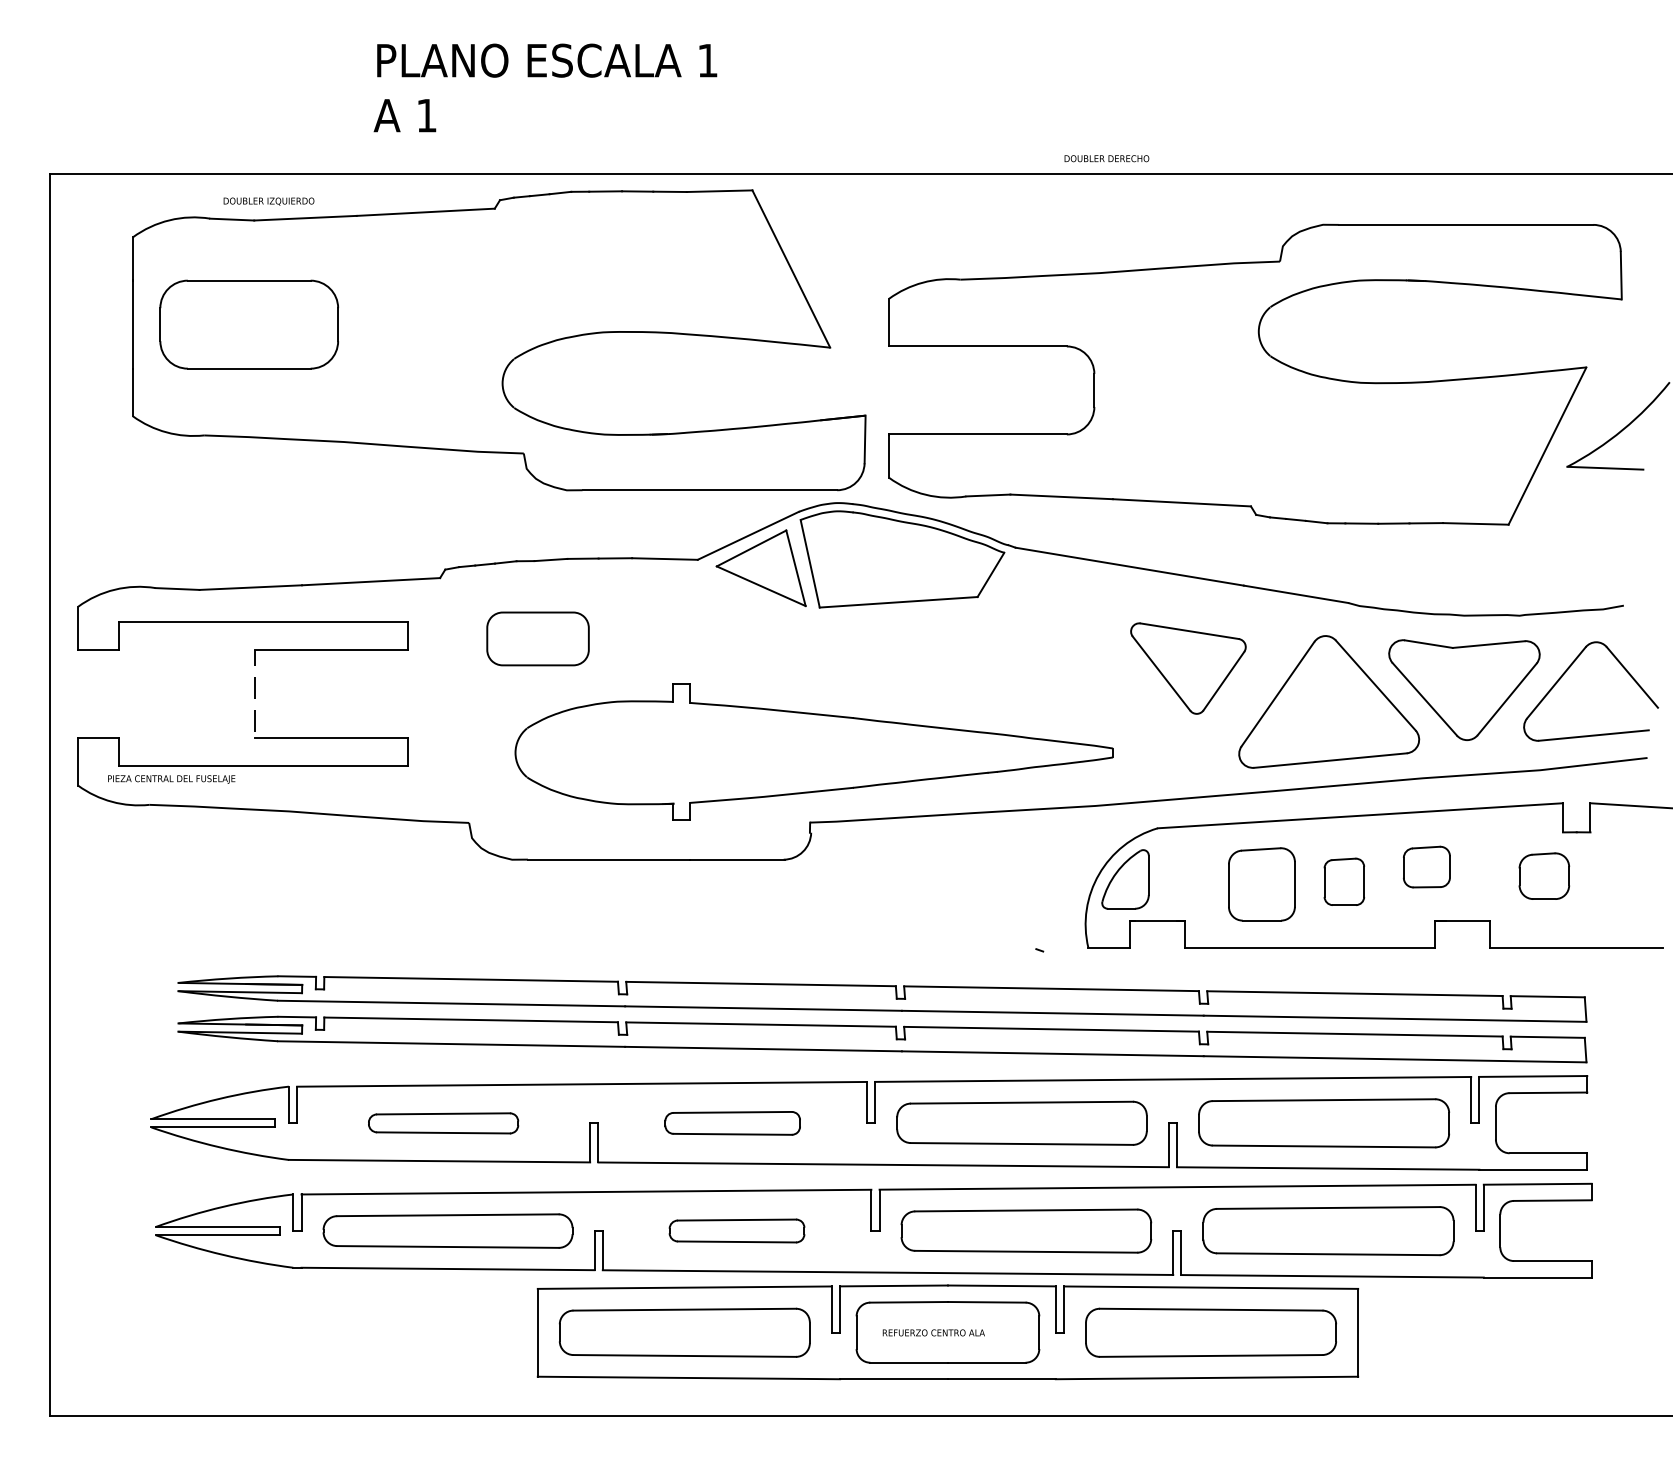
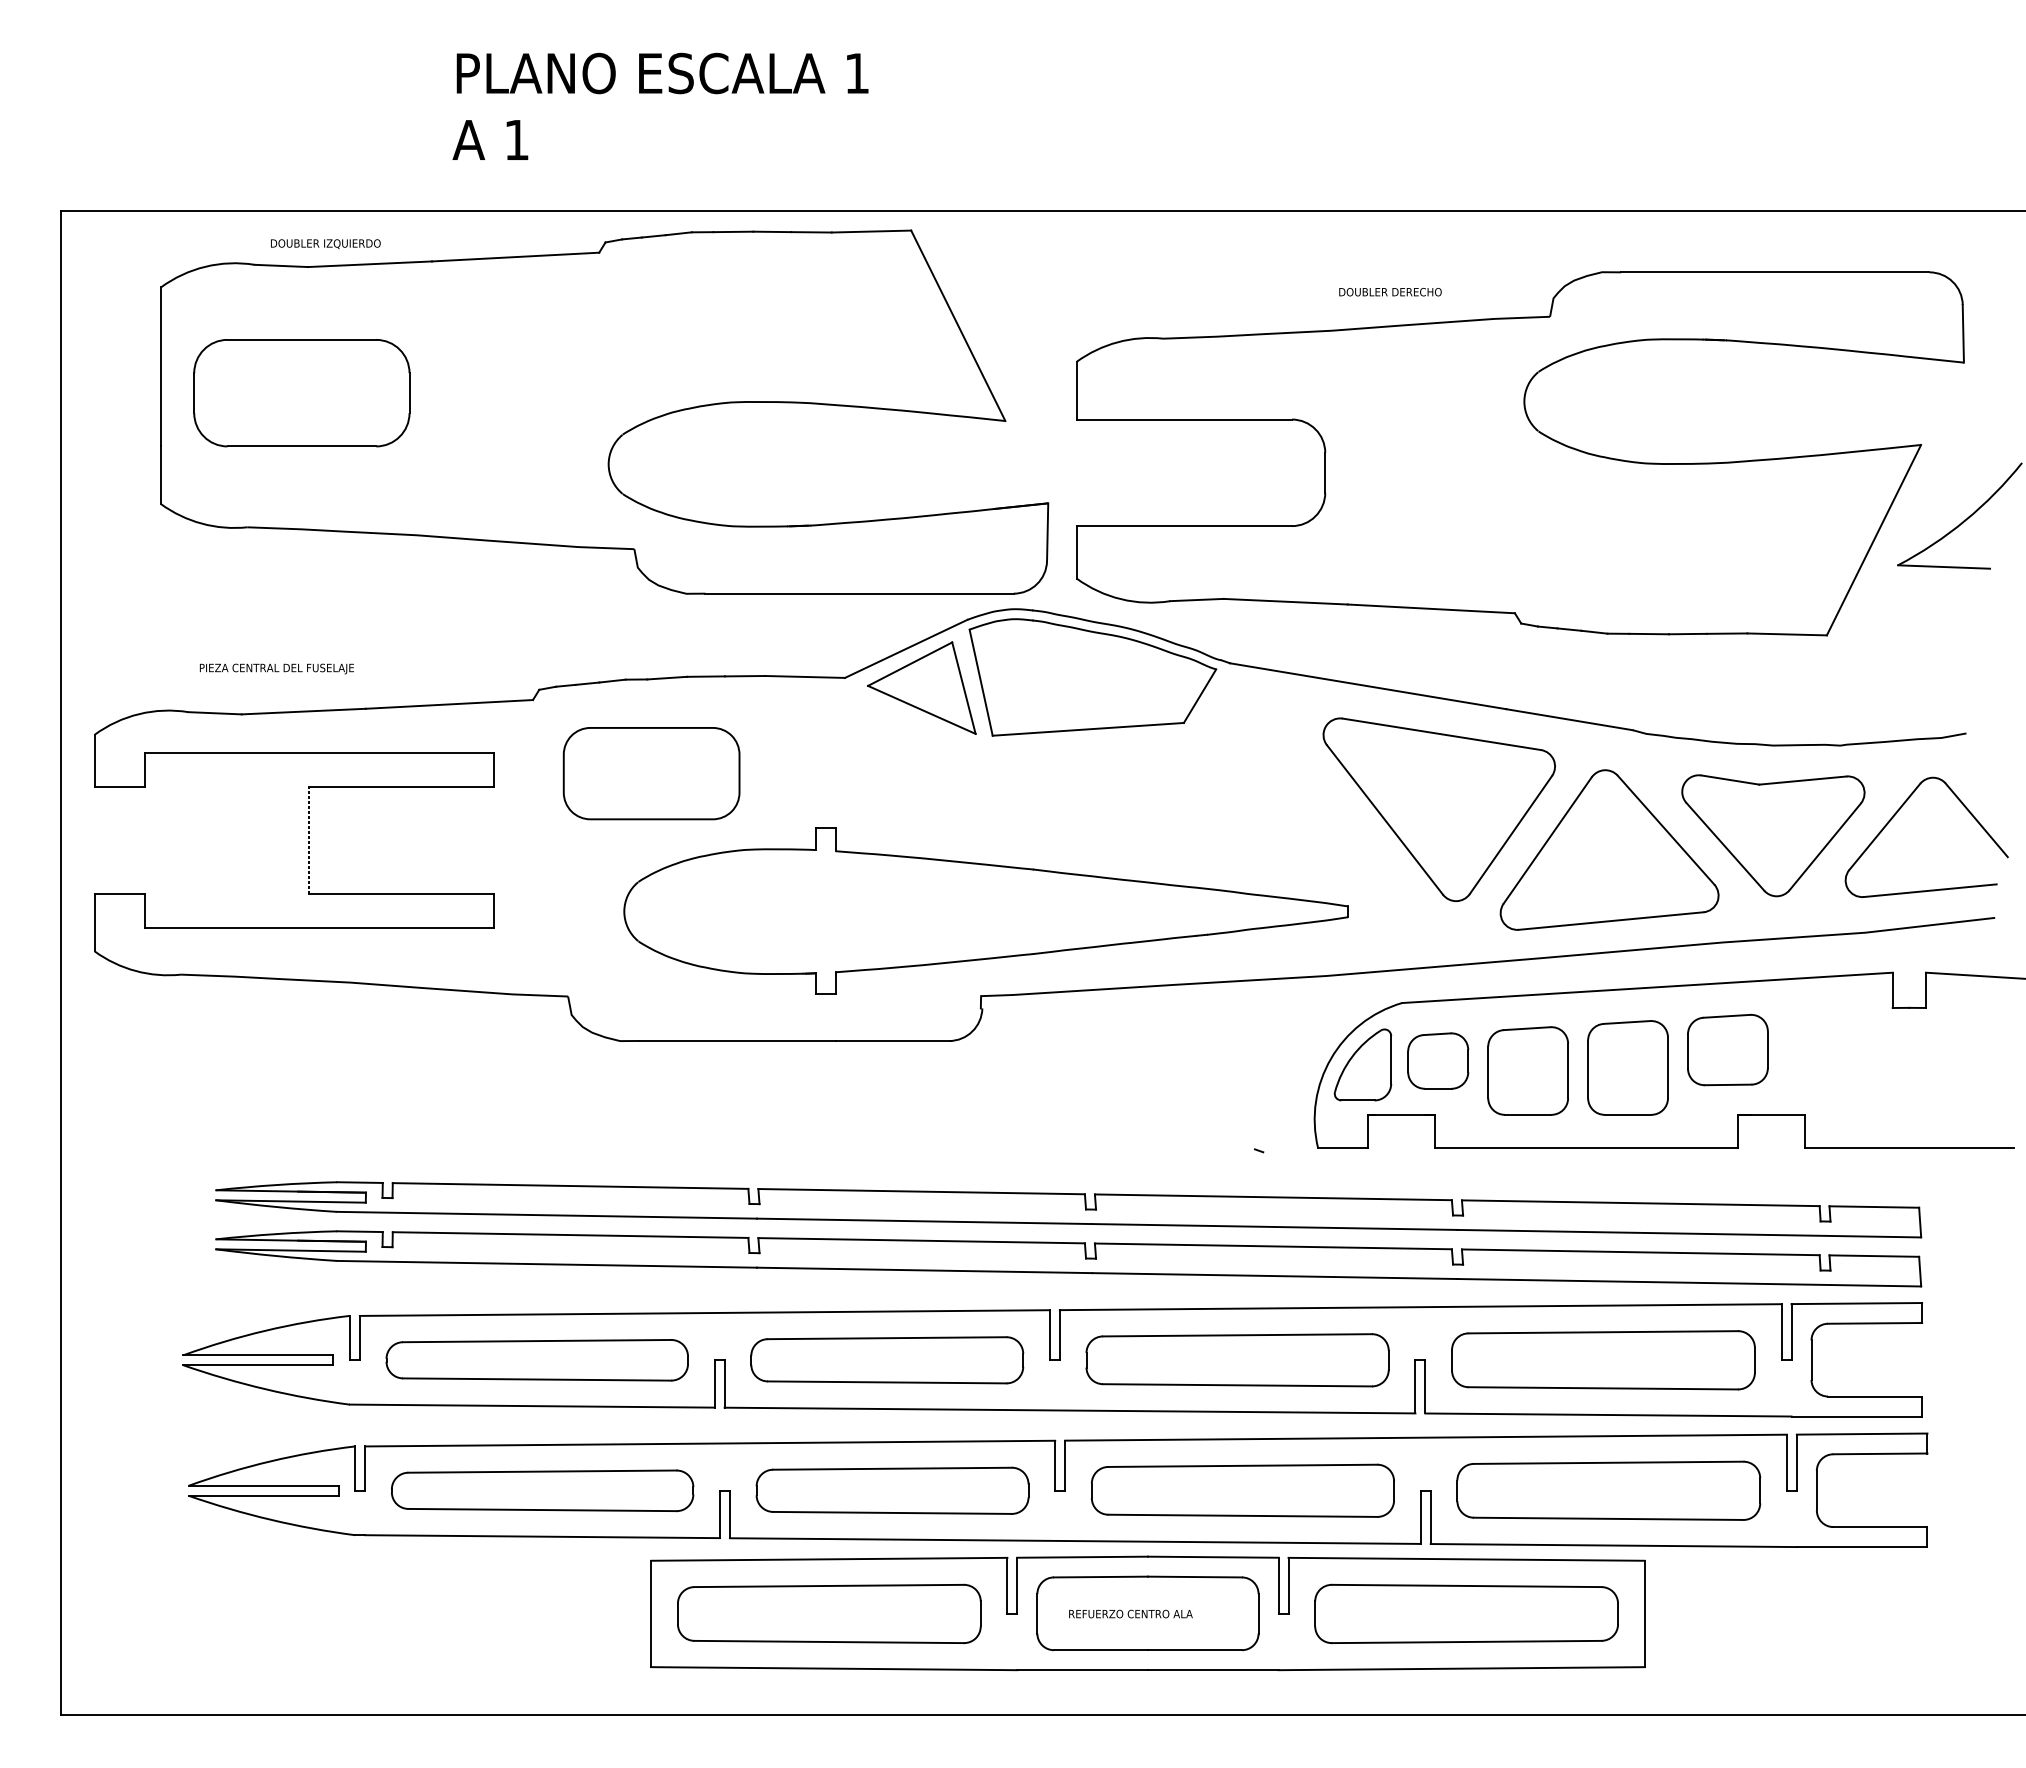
text: (1106, 158) -> (1390, 292), moved
part: (537, 638) -> (651, 773), size x1.43
part: (1187, 668) -> (1438, 809), size x1.67
text: (171, 779) -> (276, 668), moved
part: (1426, 866) -> (1727, 1049), size x1.43
part: (1544, 875) -> (1438, 1060), moved
part: (1343, 881) -> (1627, 1067), size x1.67
part: (443, 1123) -> (536, 1360), size x1.67
part: (732, 1123) -> (887, 1360), size x1.67
part: (736, 1230) -> (892, 1490), size x1.67

